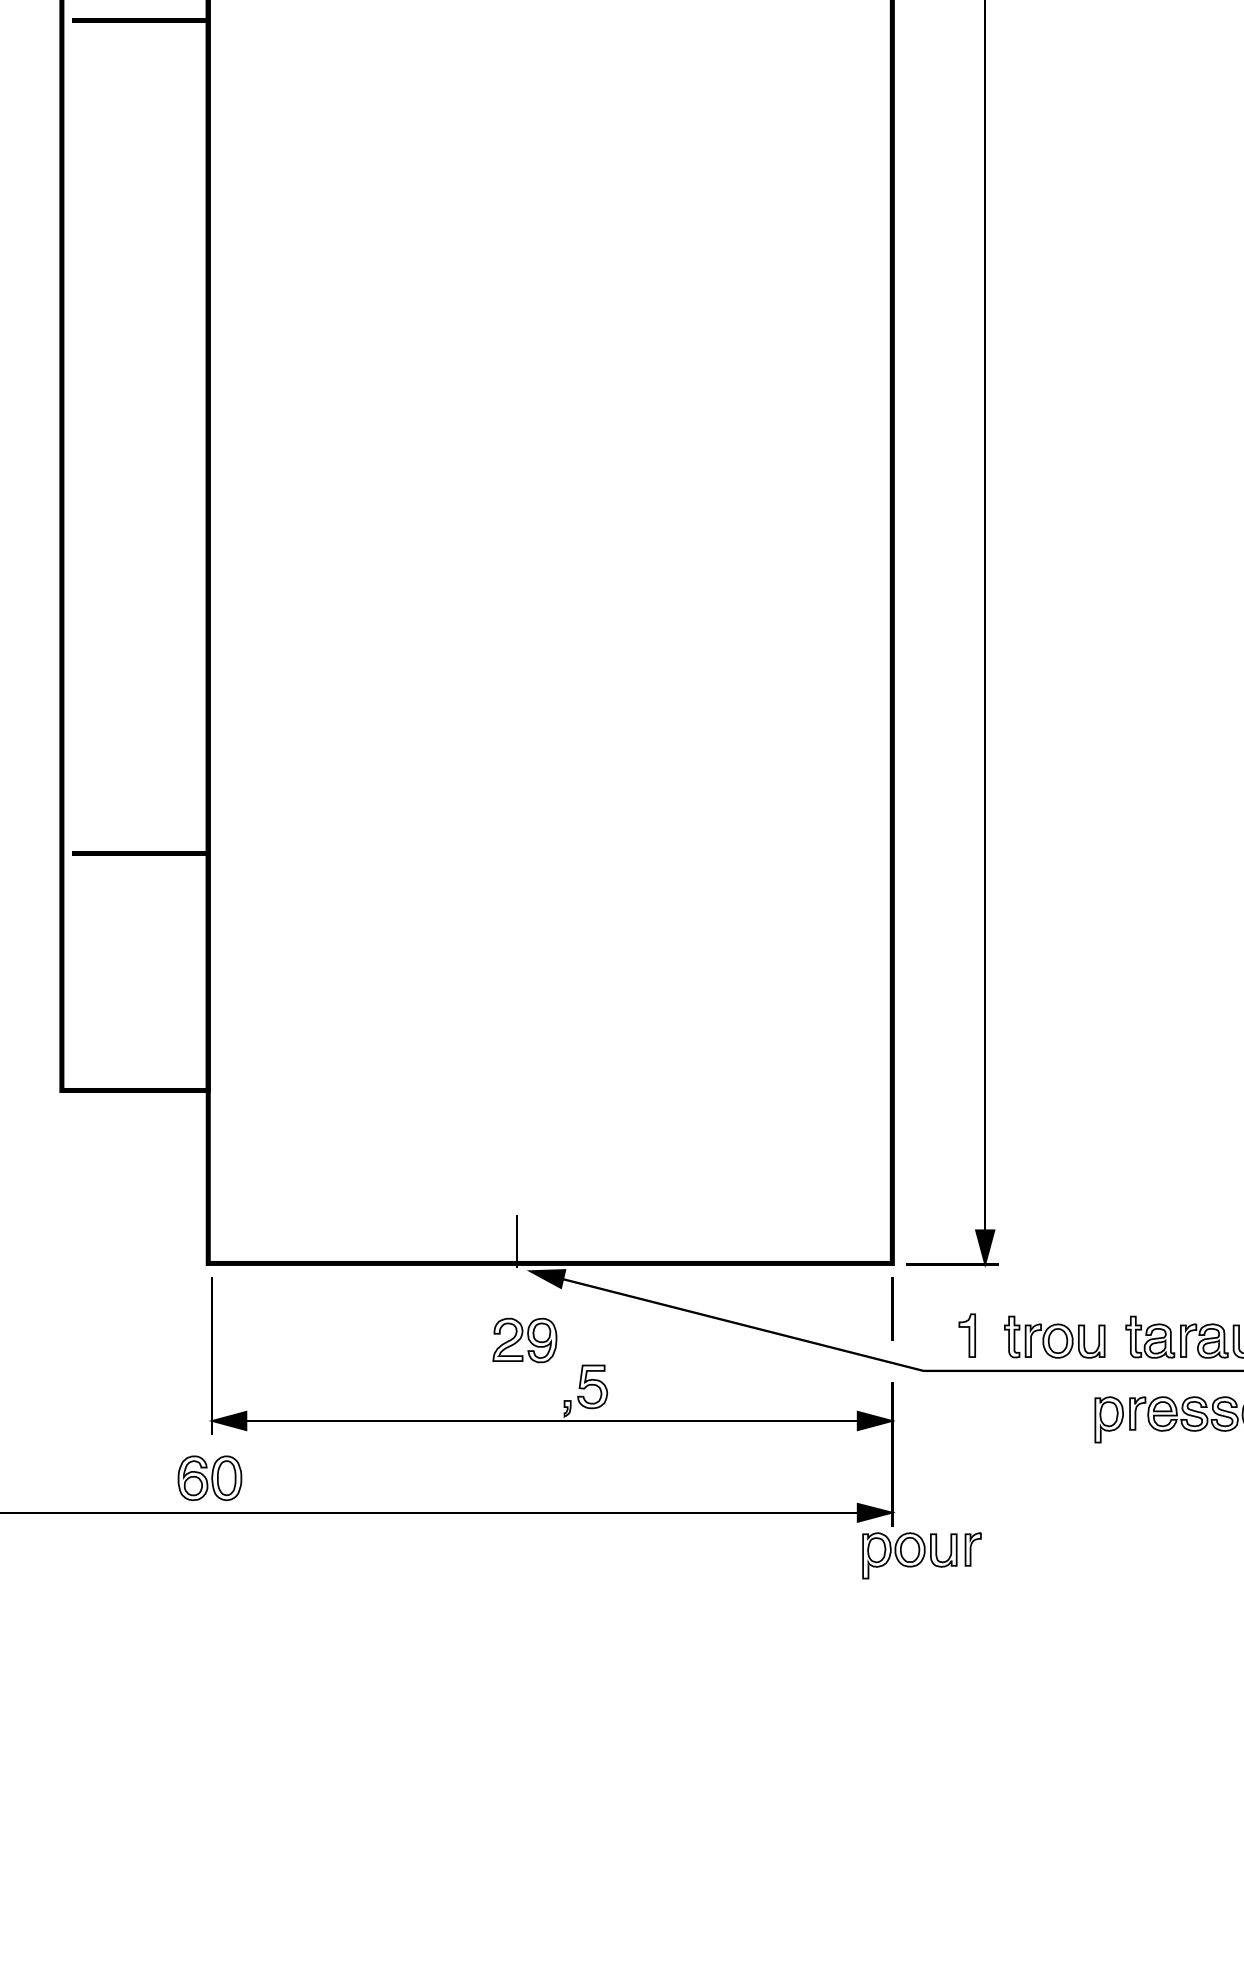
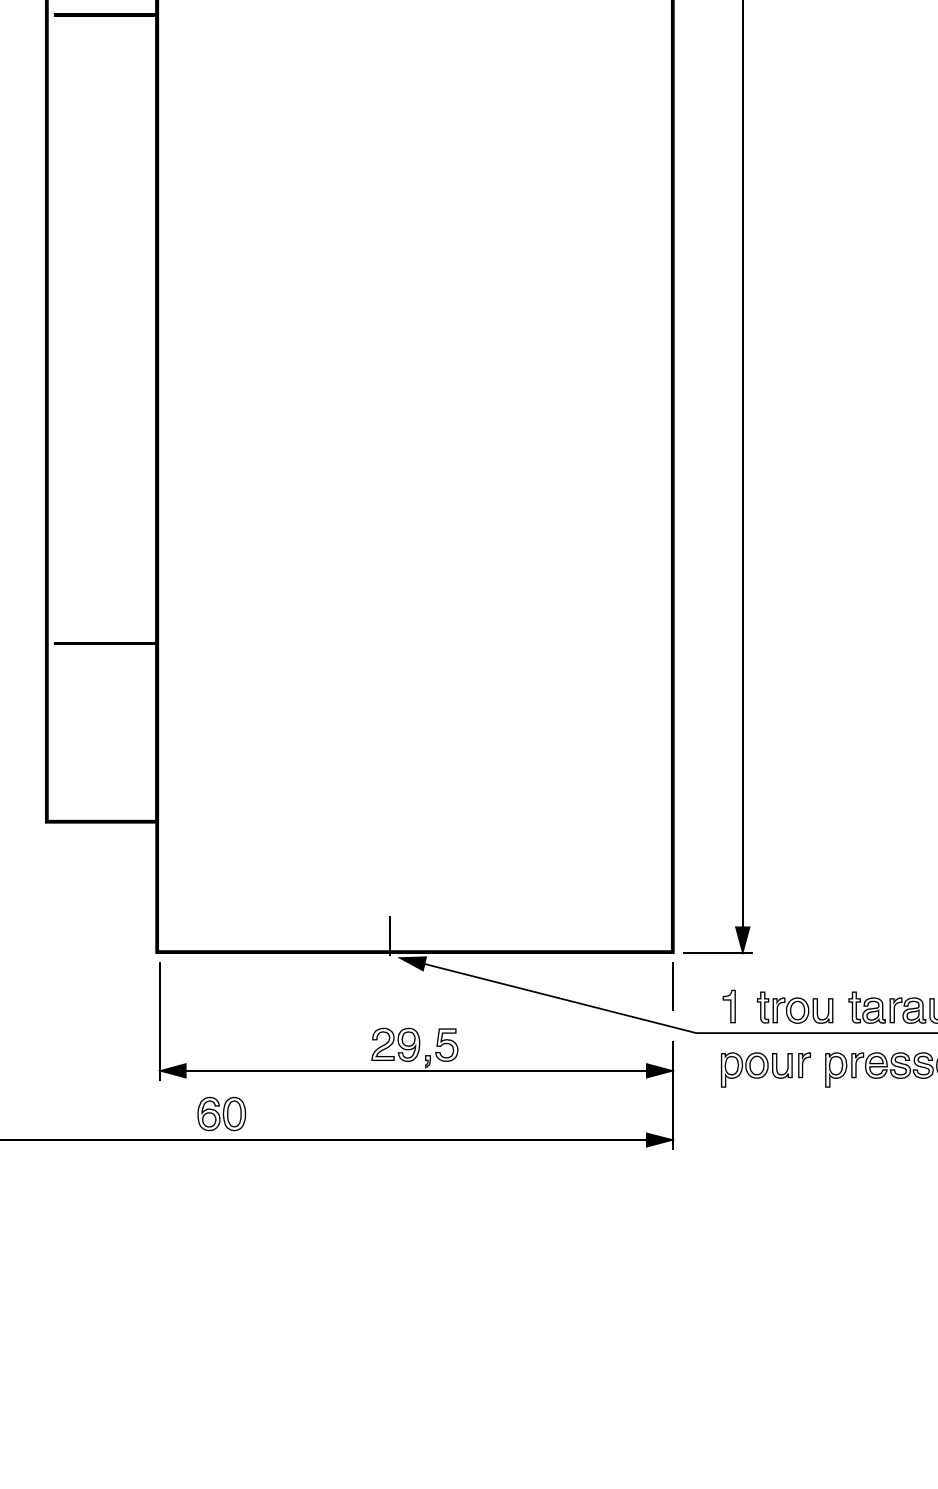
part: (524, 1340) -> (395, 1044), moved
part: (209, 1478) -> (221, 1114), moved
part: (921, 1555) -> (765, 1069), moved

